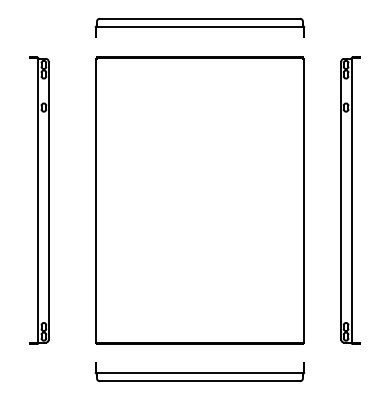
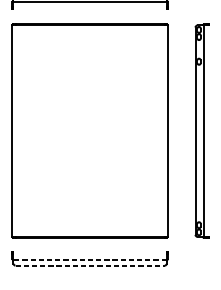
line: (199, 373) -> (89, 259), solid -> dashed
line: (200, 381) -> (90, 265), solid -> dashed

